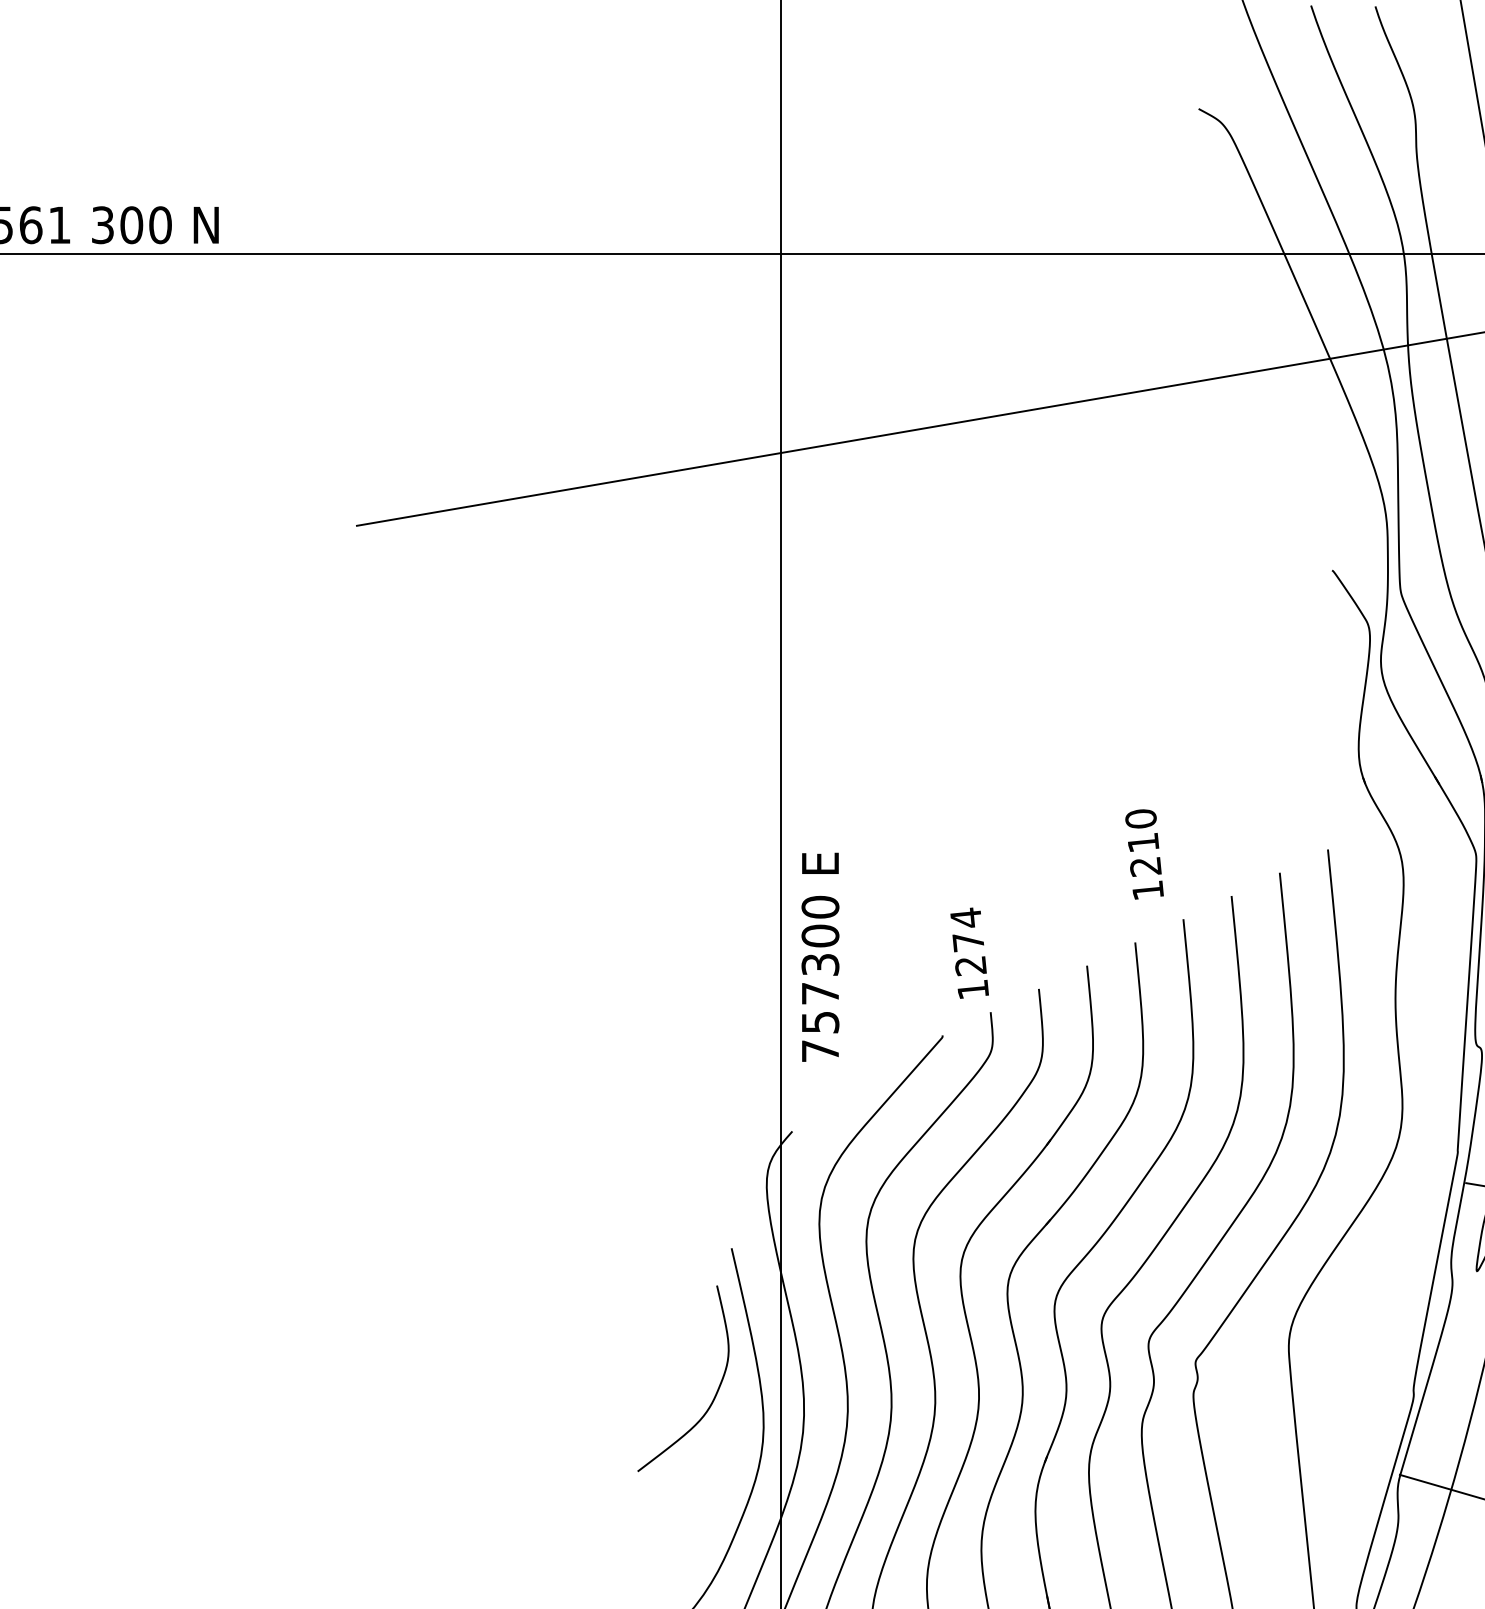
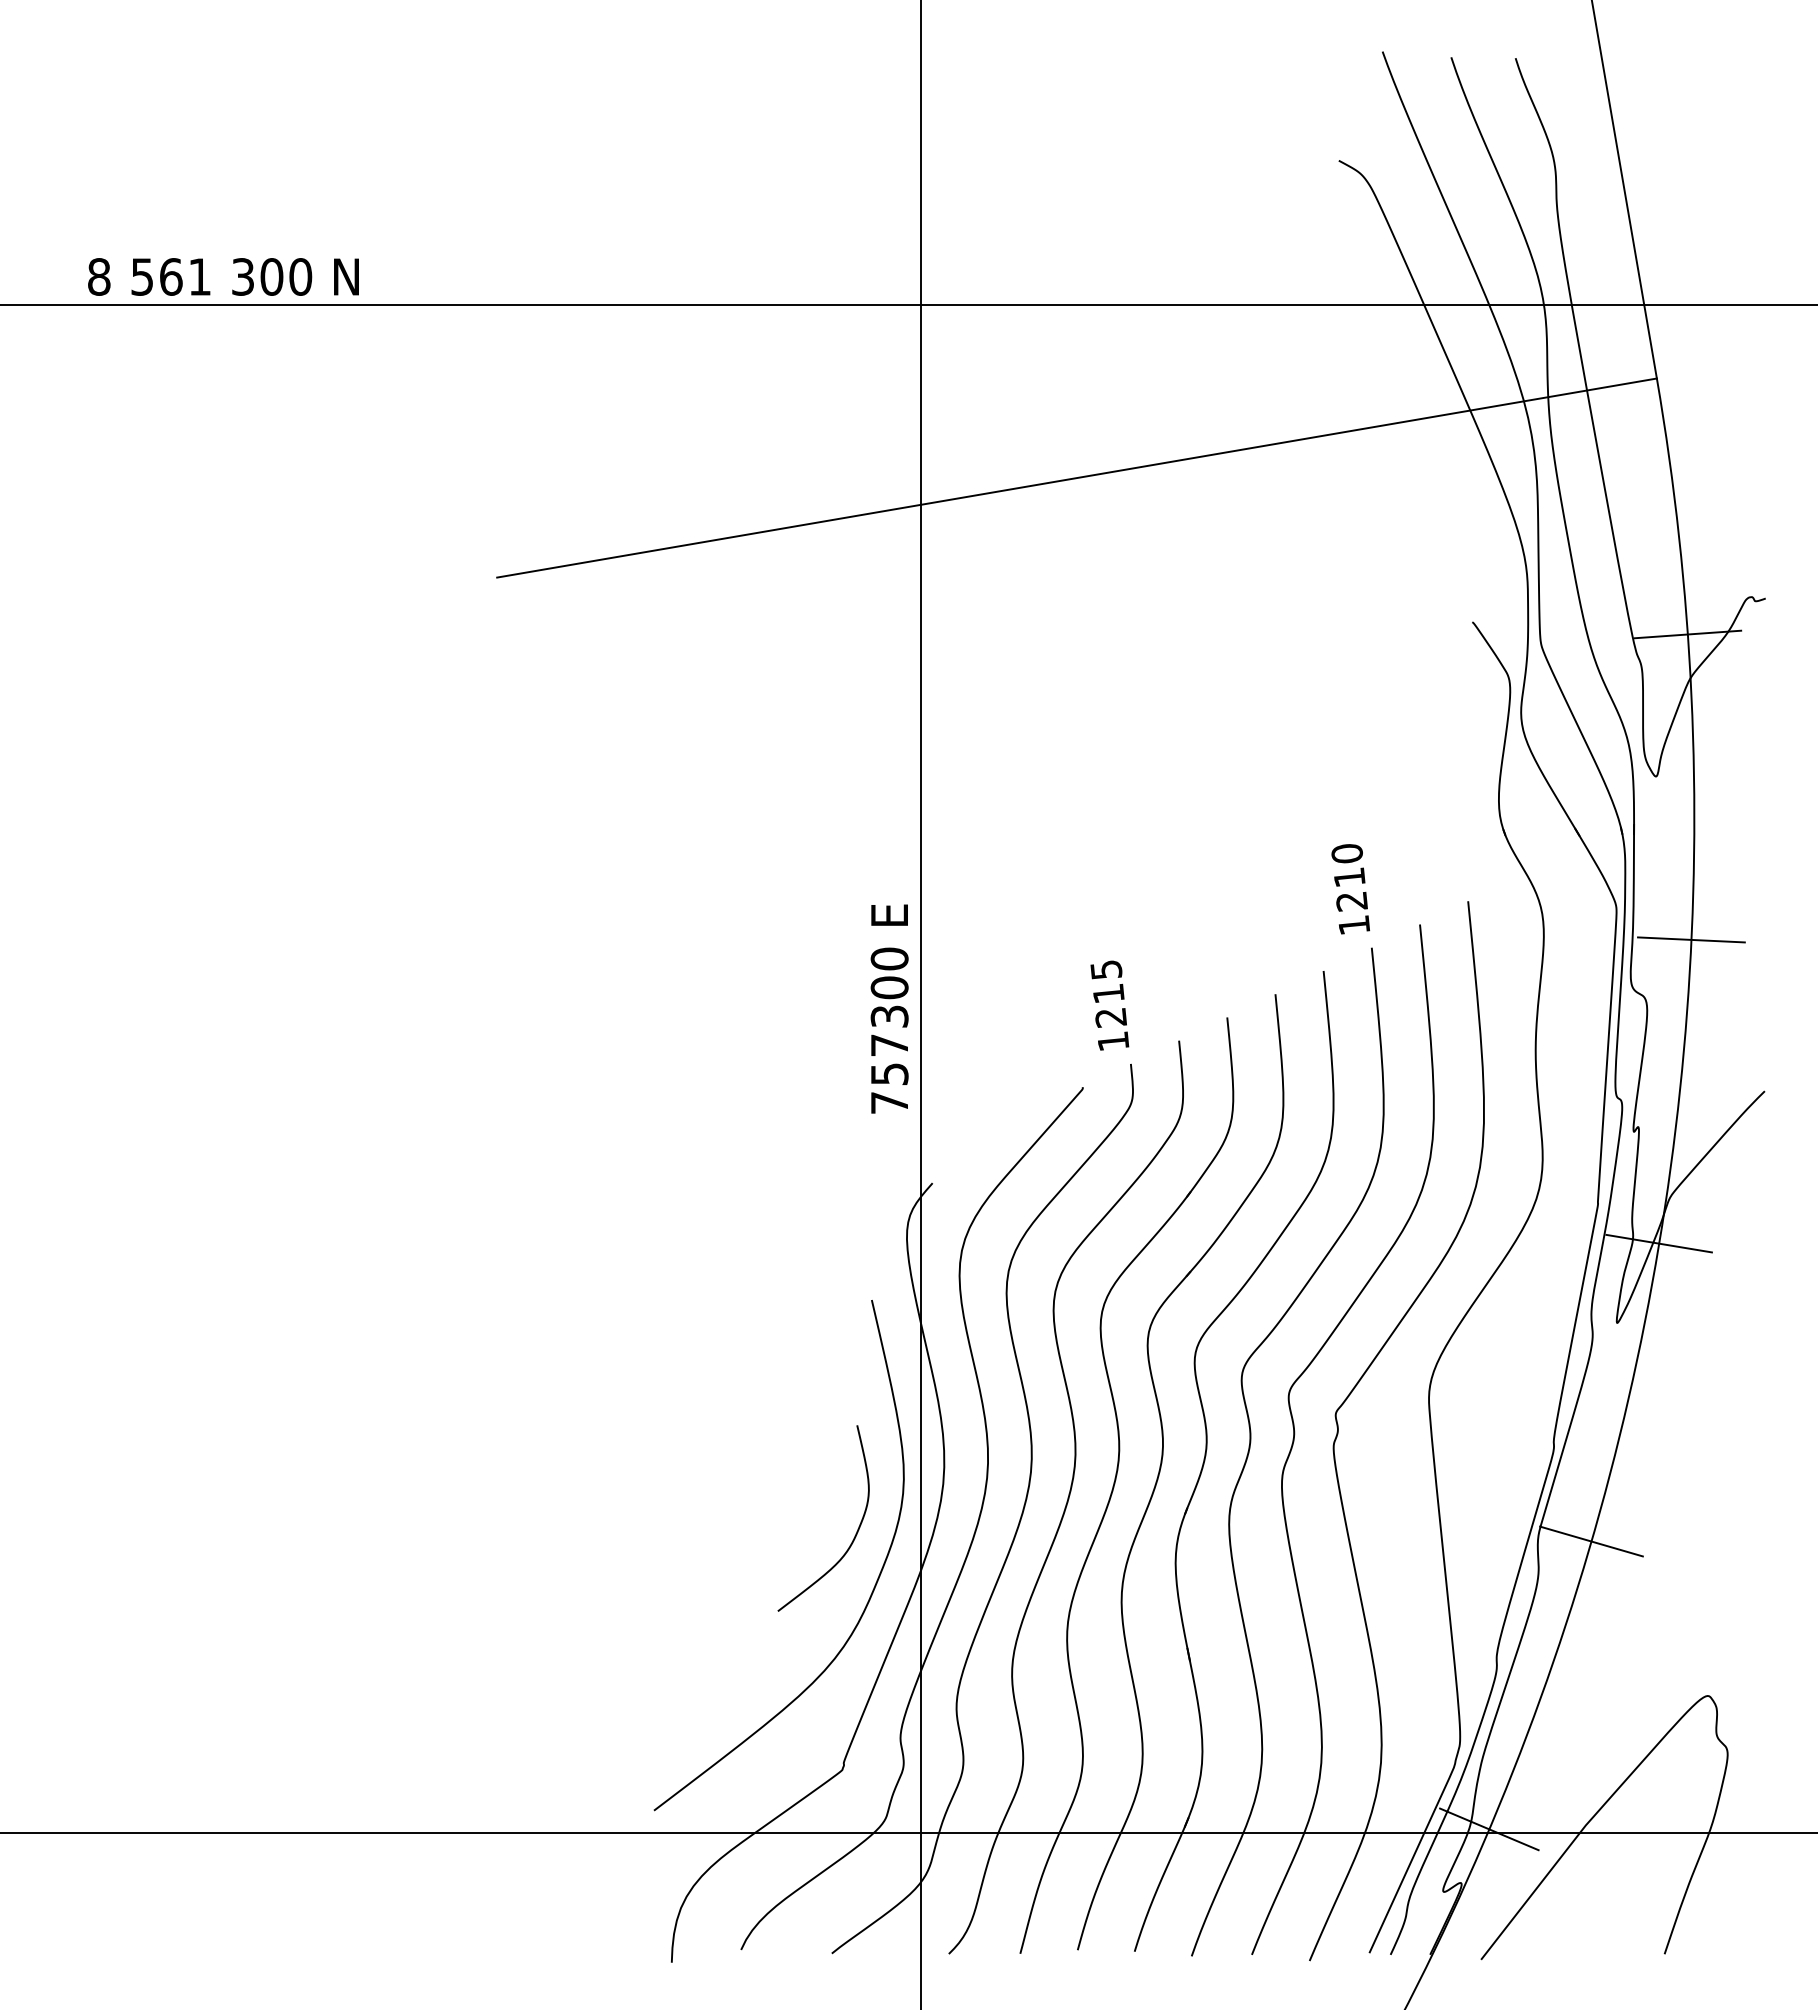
text: (1144, 854) -> (1350, 889), moved
text: (967, 929) -> (1107, 981), 1274 -> 1215
text: (820, 956) -> (889, 1008), moved
curve: (715, 1393) -> (855, 1533), moved

